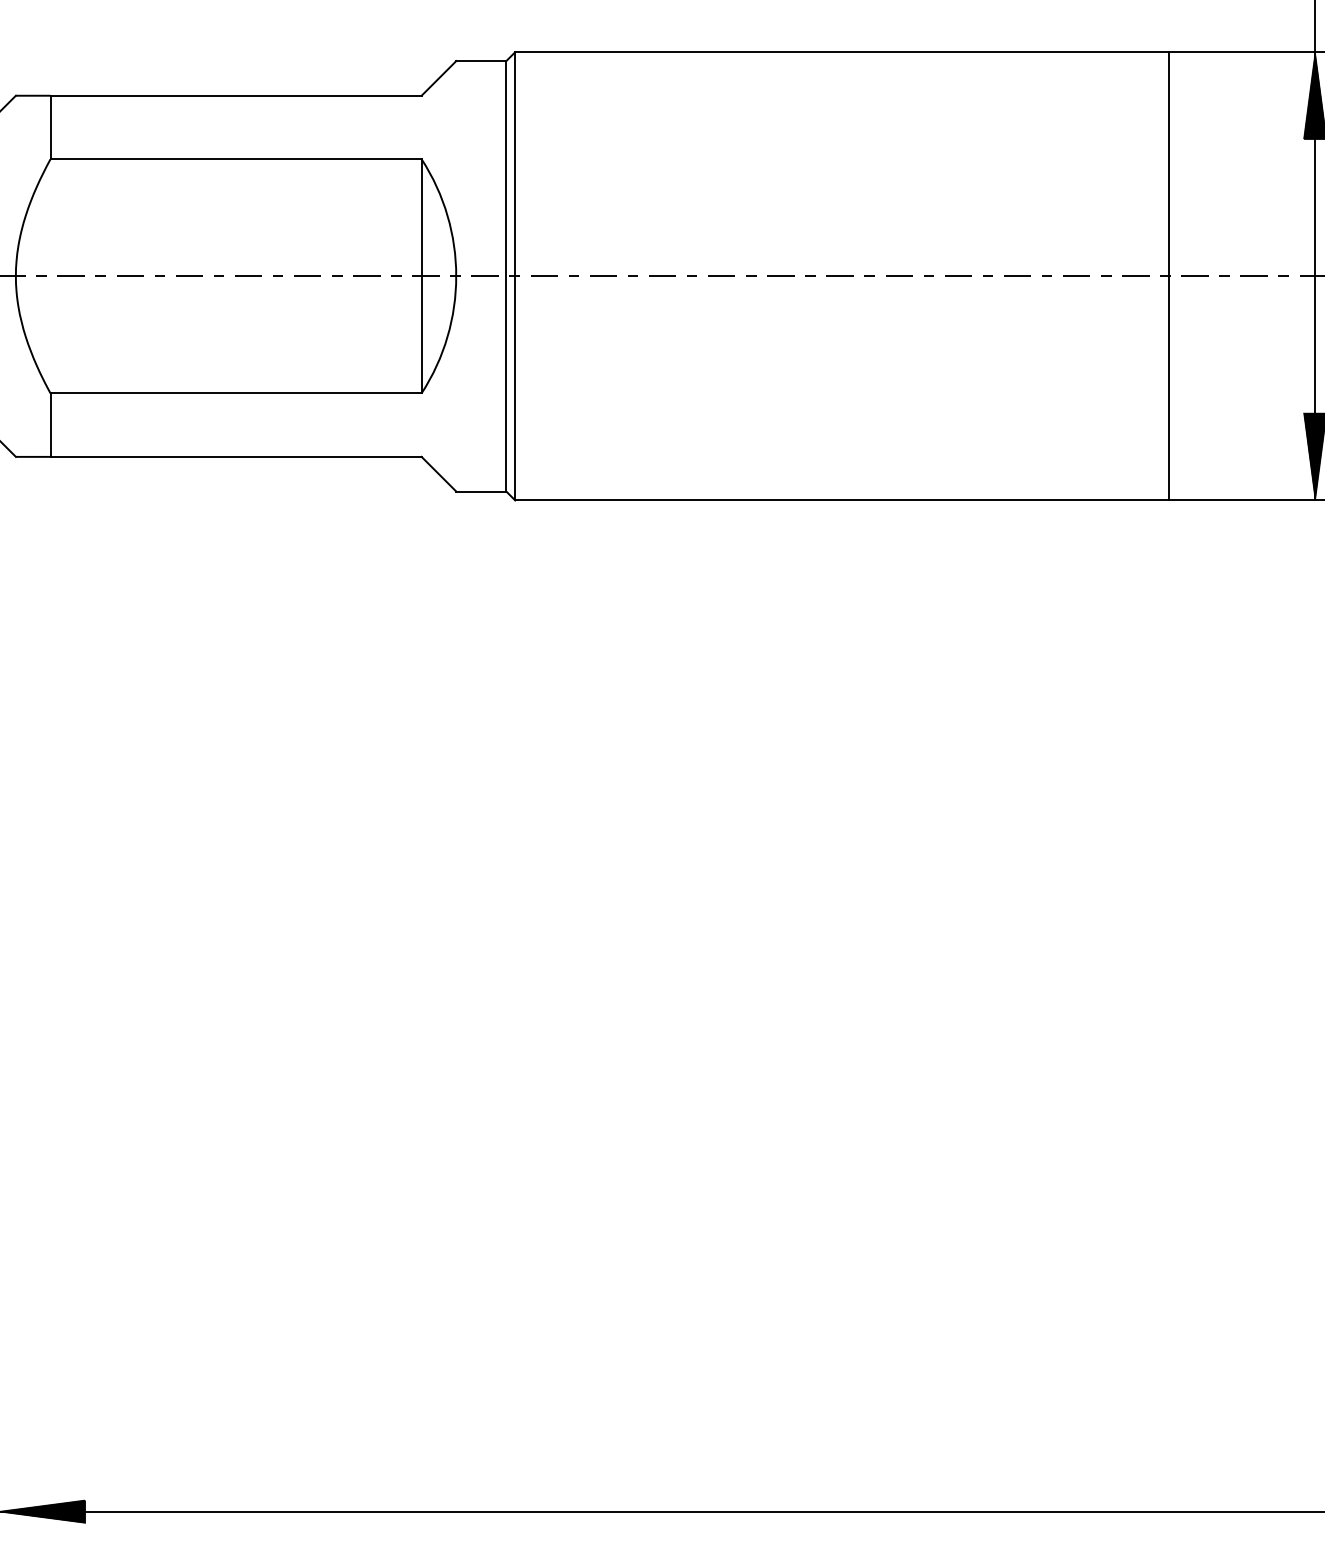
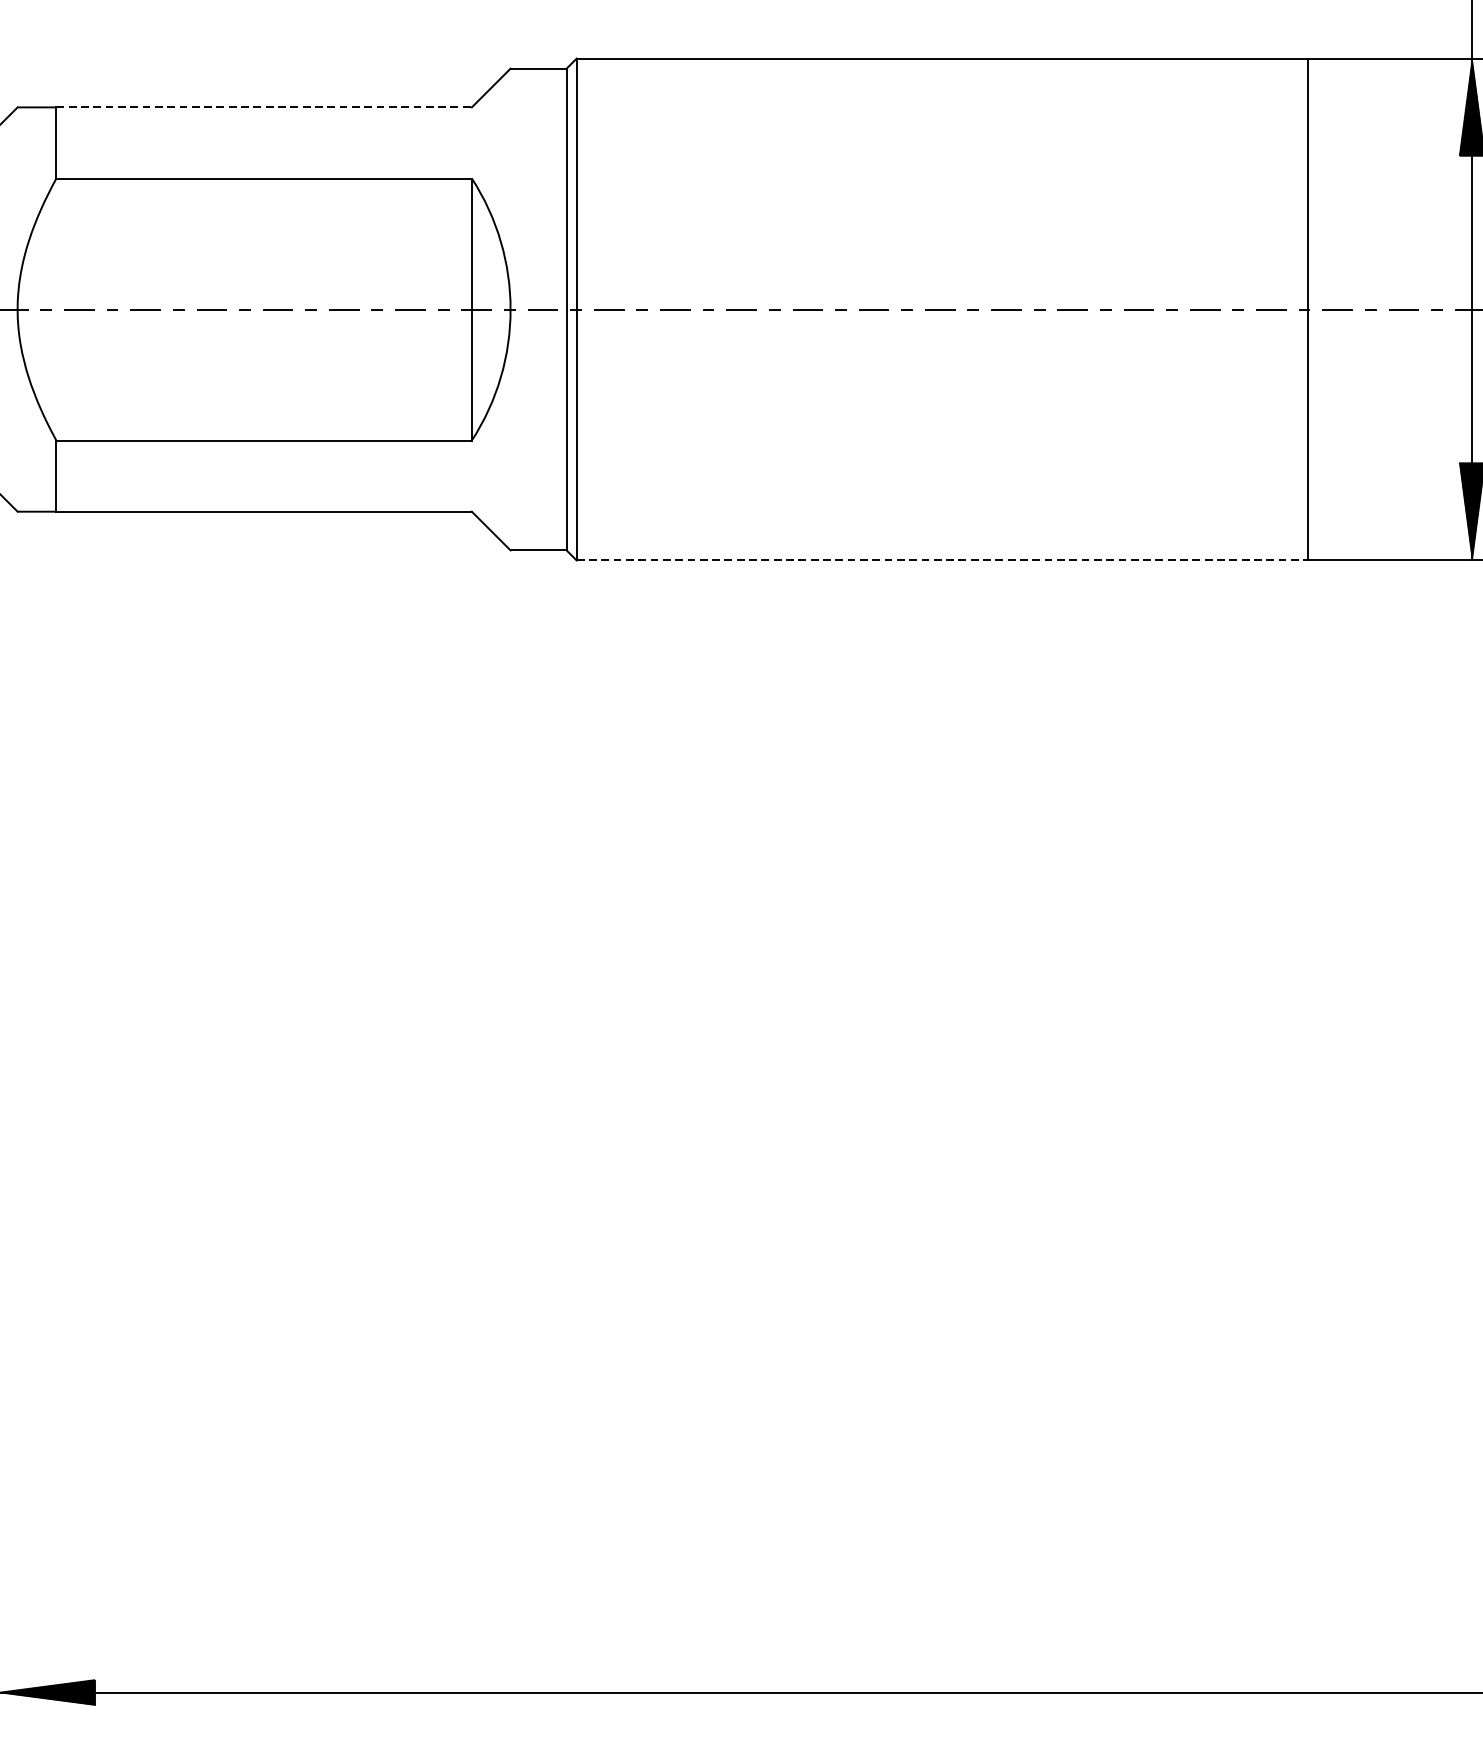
line: (236, 95) -> (264, 107), solid -> dashed
line: (842, 500) -> (943, 560), solid -> dashed

